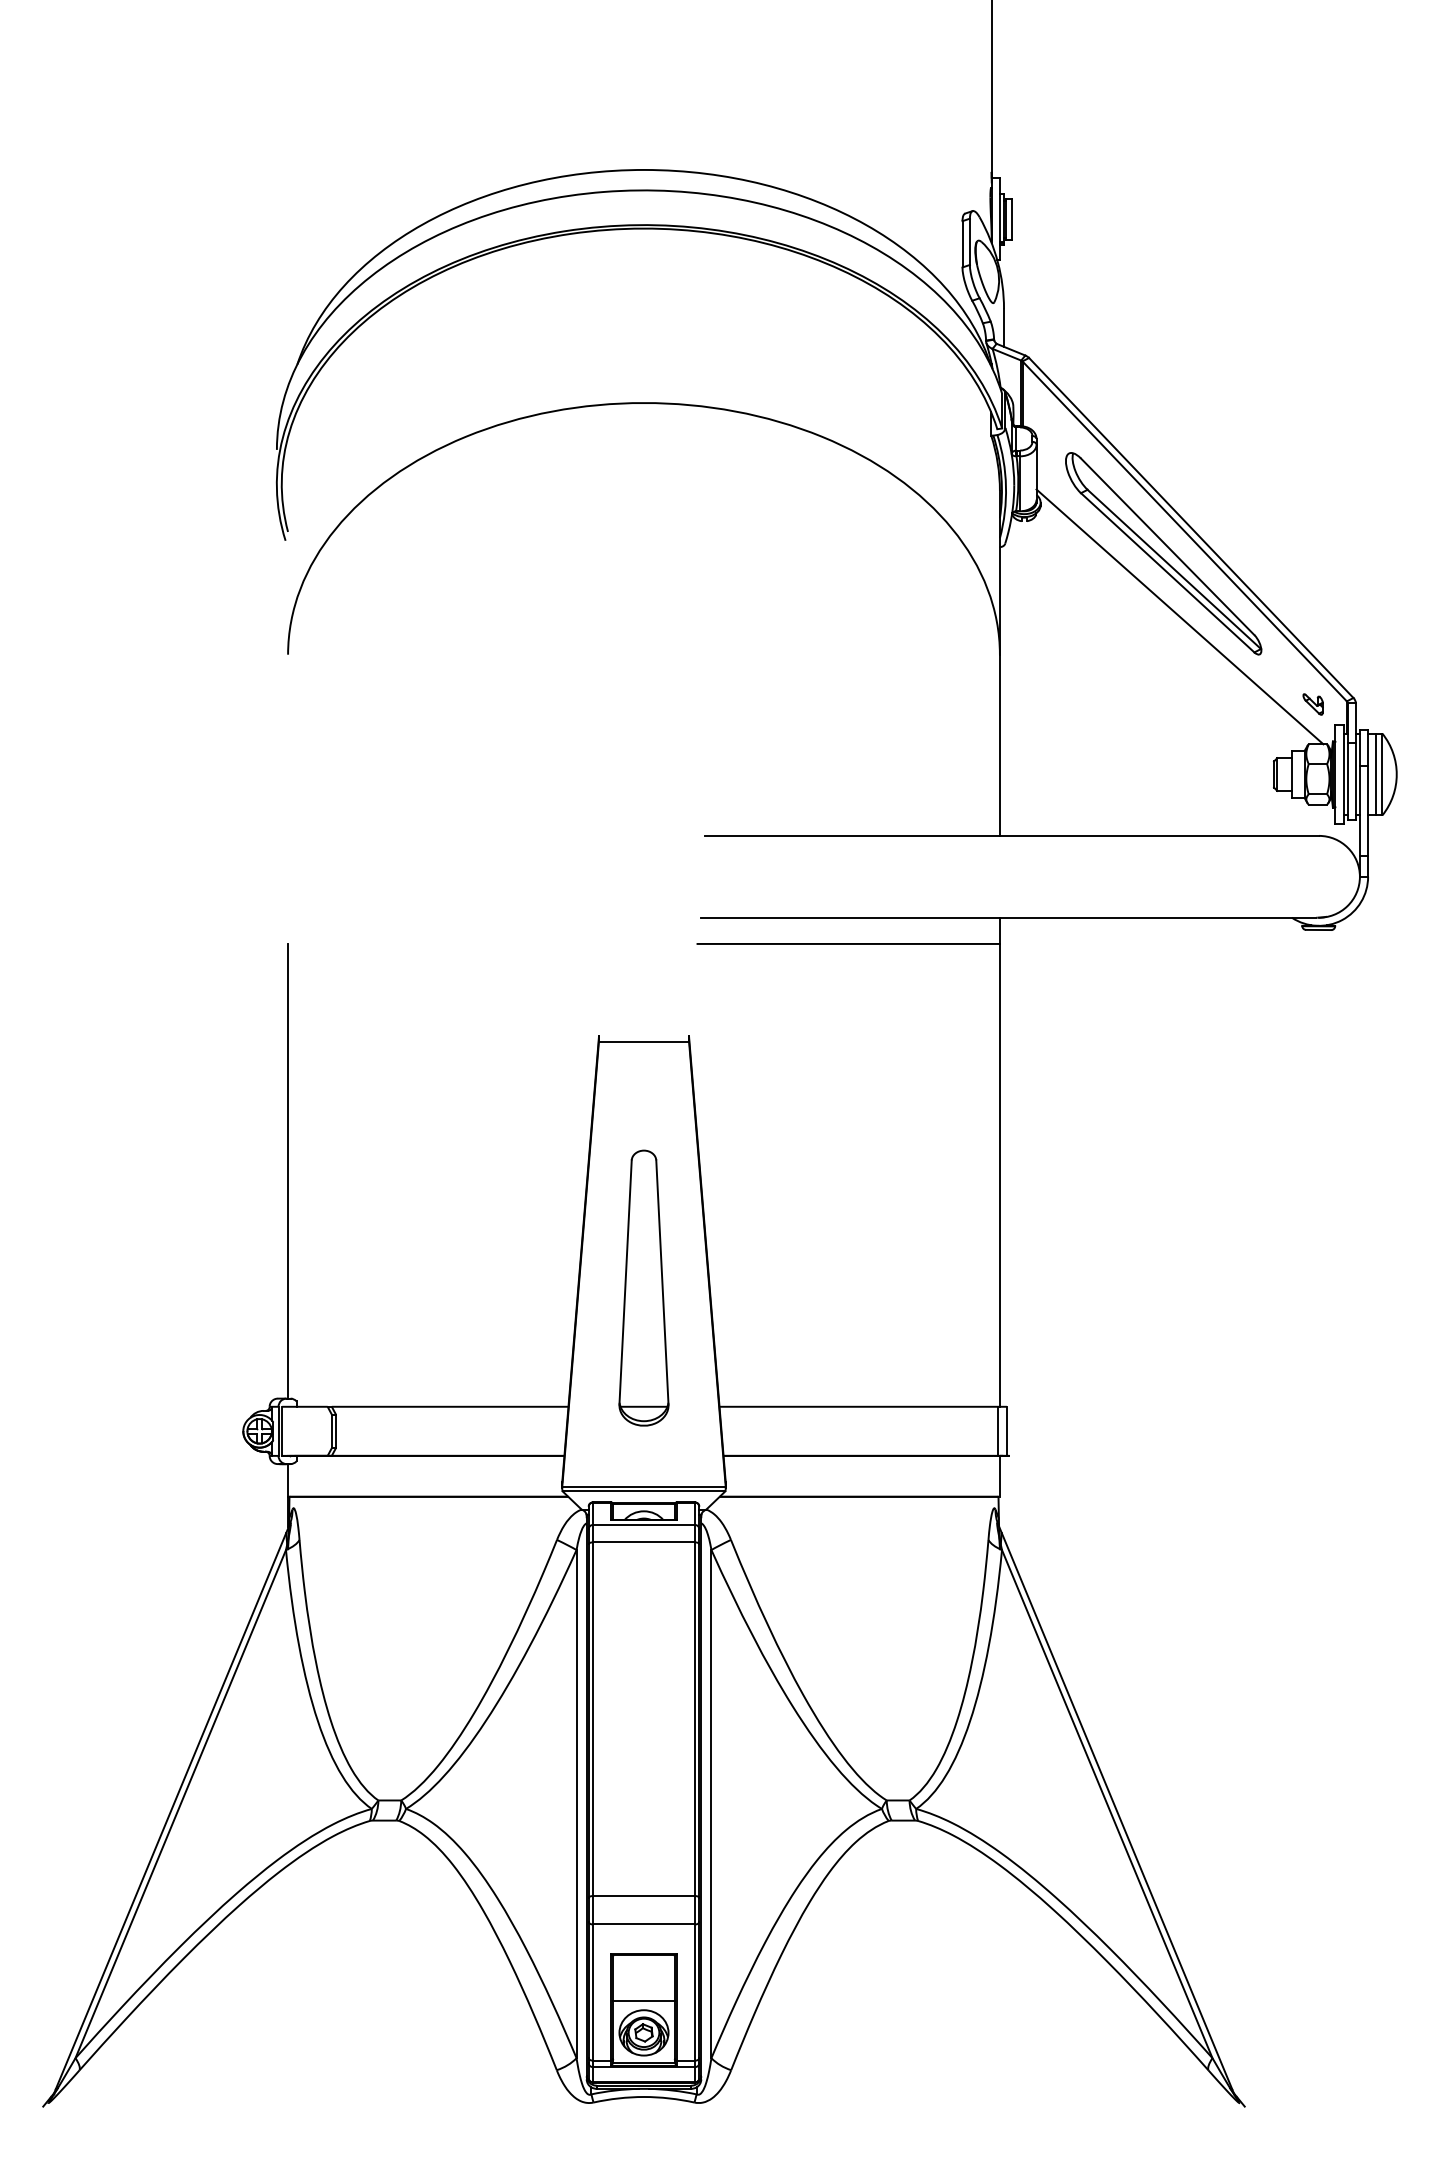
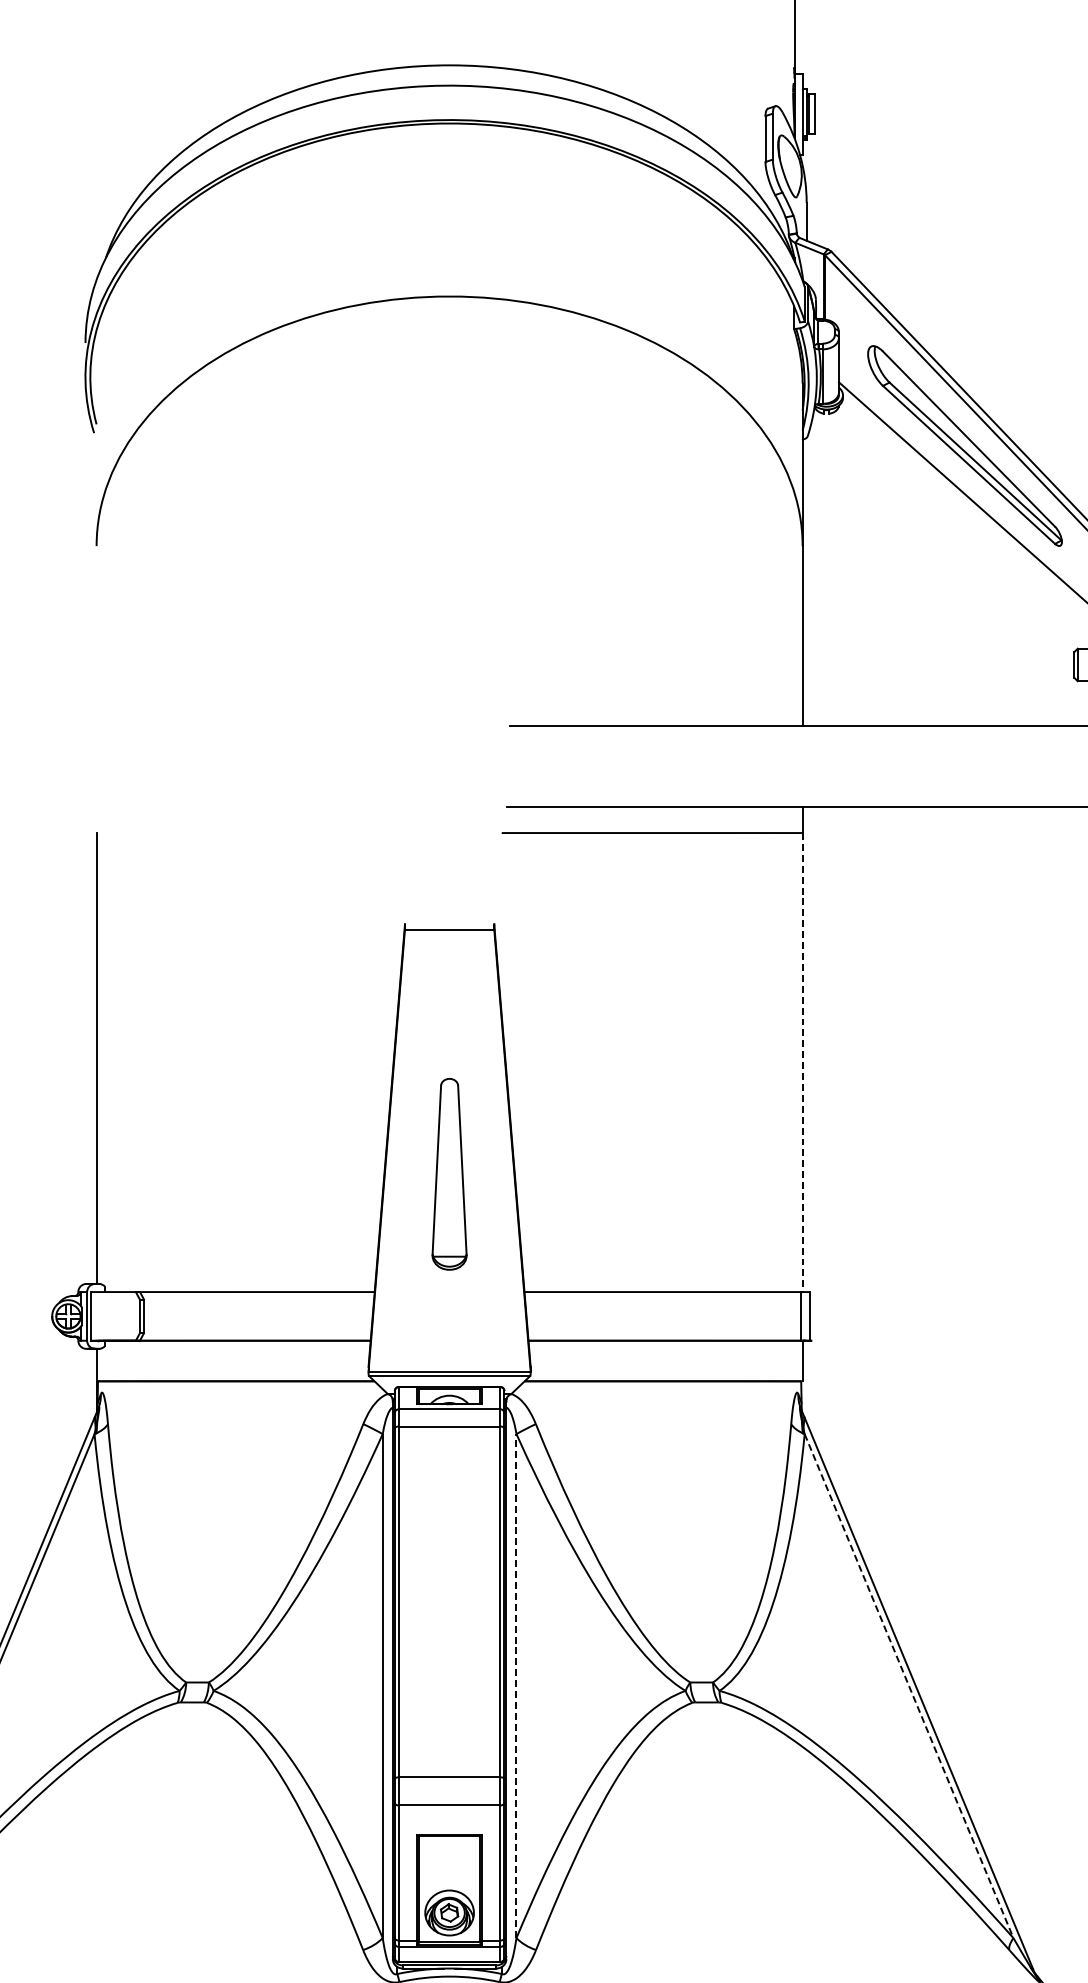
line: (999, 1175) -> (802, 1062), solid -> dashed
part: (643, 1287) -> (449, 1173), size x0.7
line: (711, 1803) -> (516, 1685), solid -> dashed
line: (1107, 1804) -> (909, 1686), solid -> dashed
line: (643, 2000) -> (449, 1880), removed

